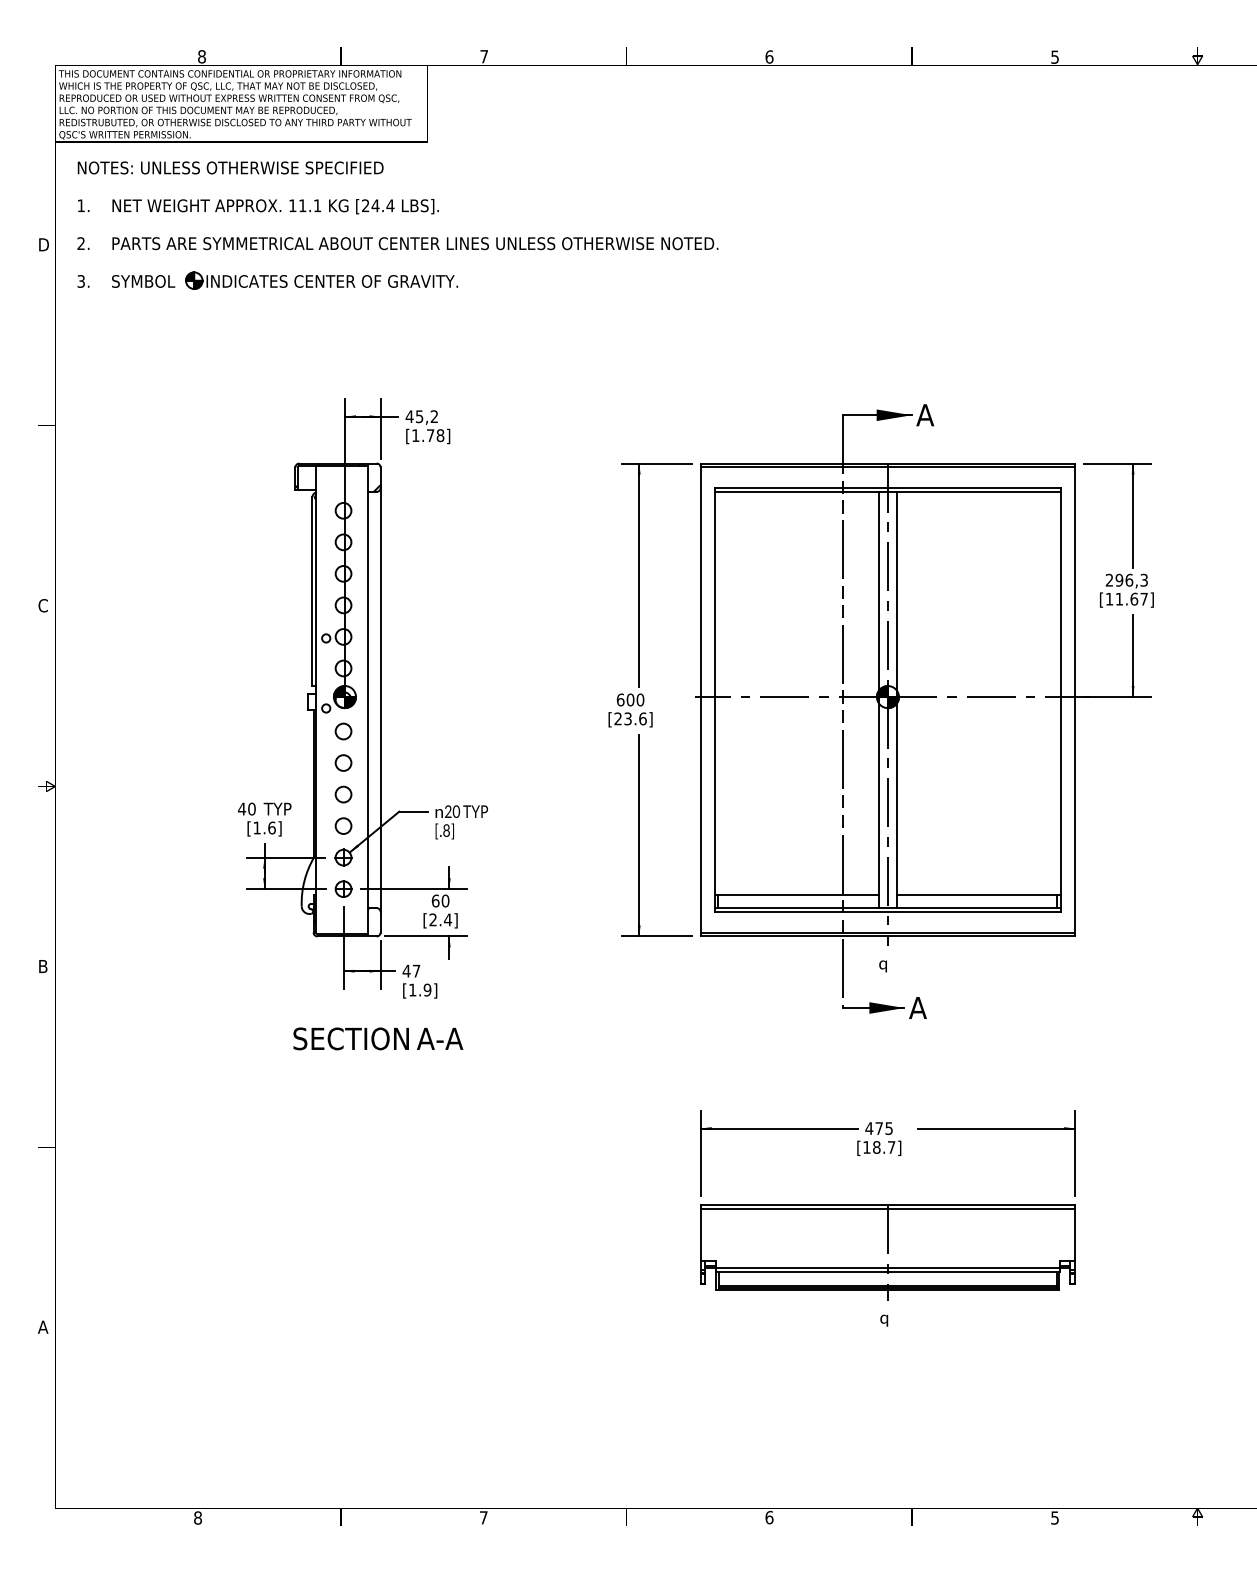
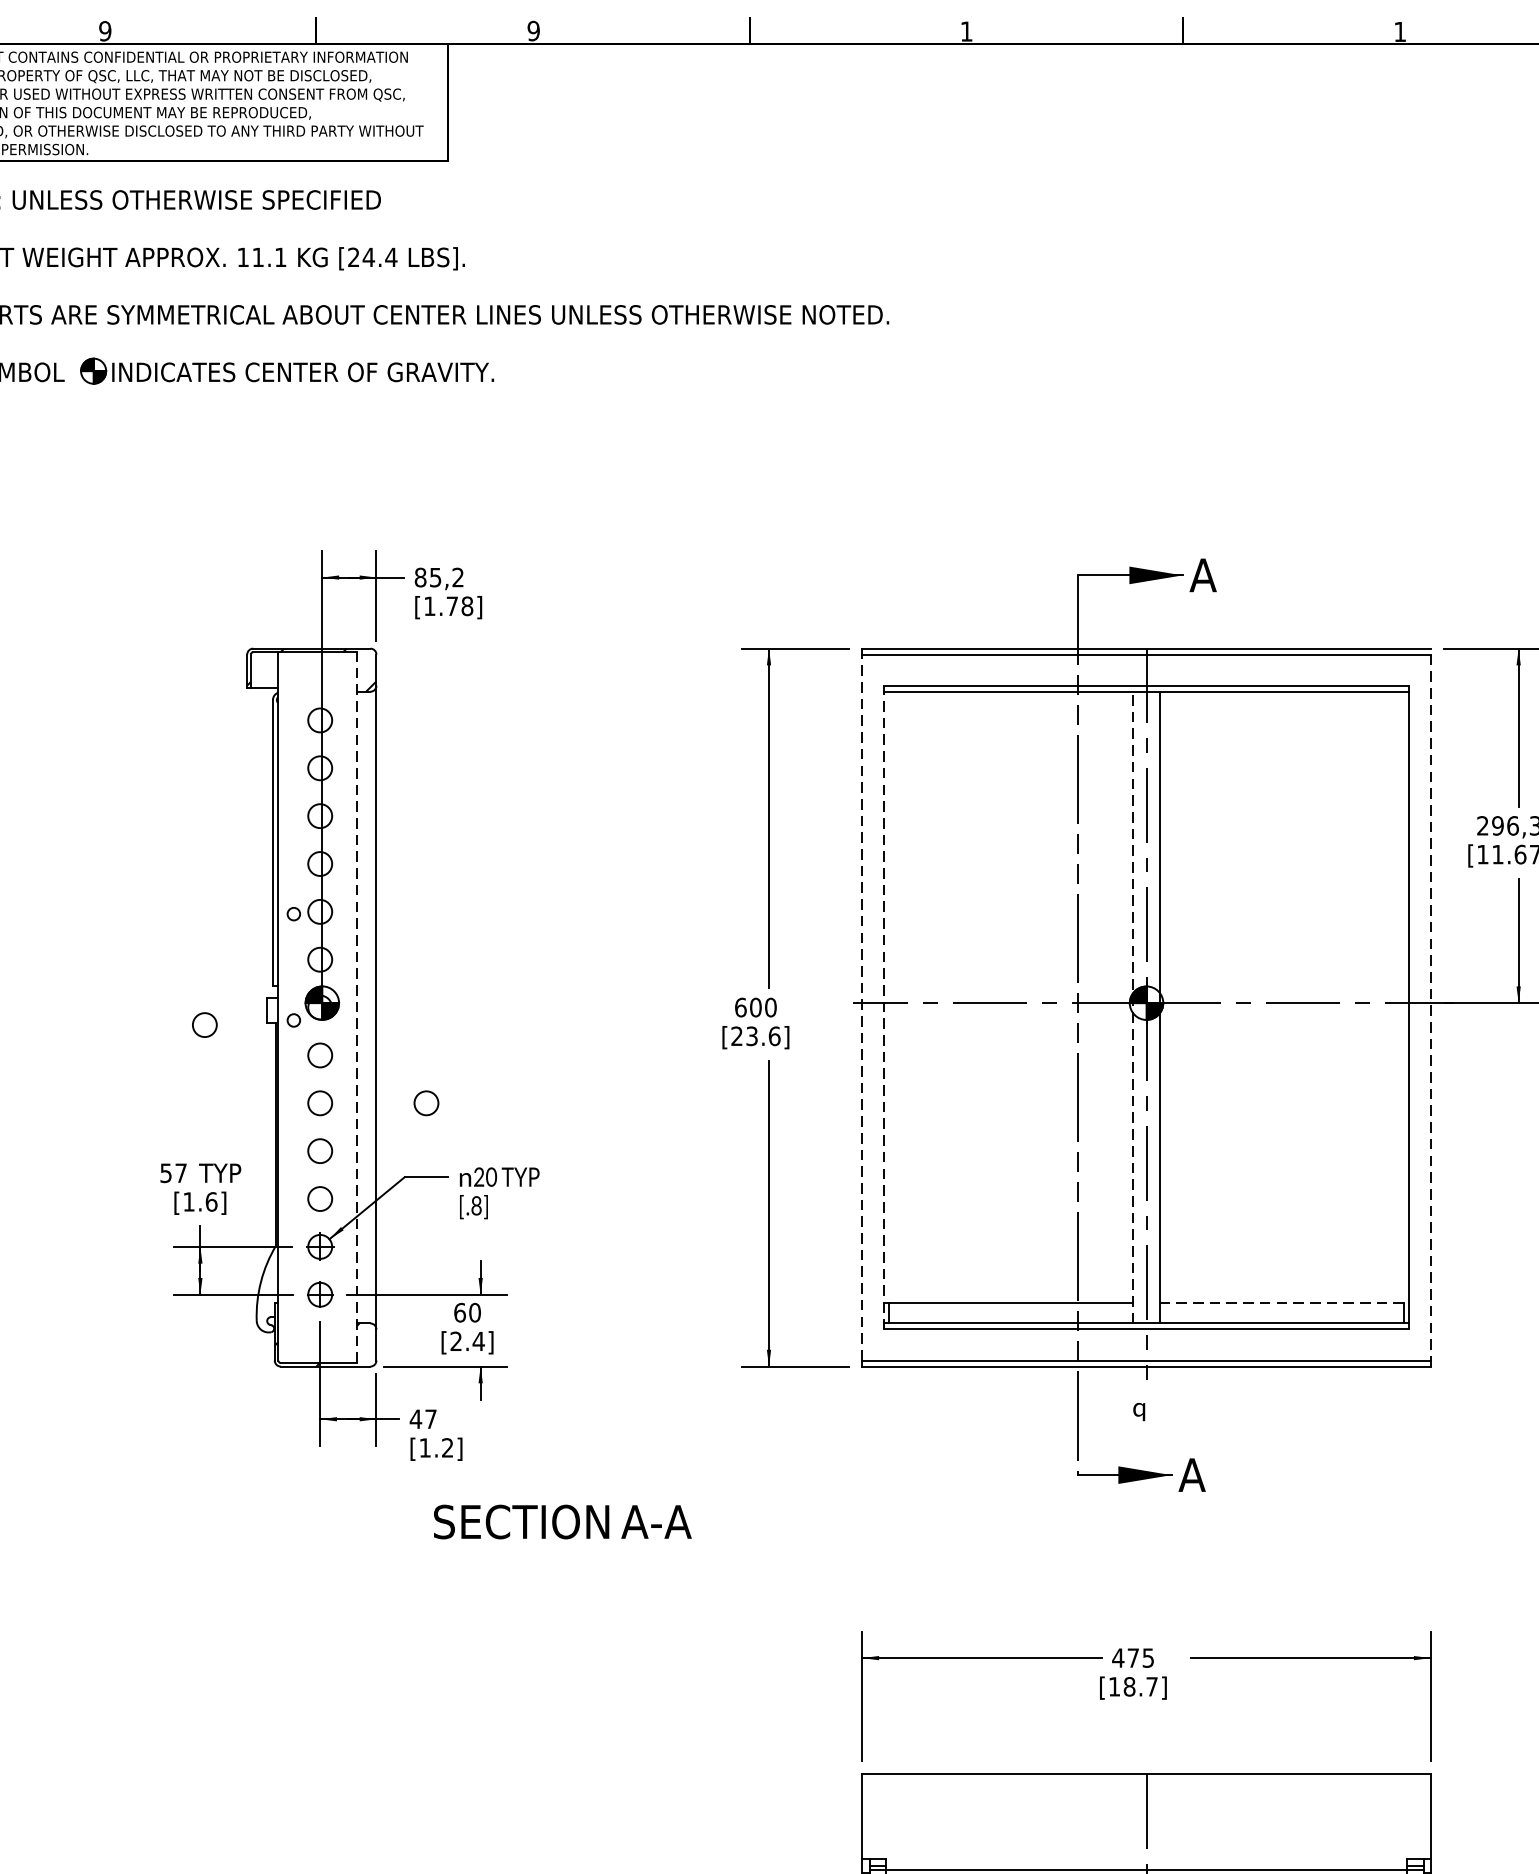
text: (201, 56) -> (104, 30), 8 -> 9
text: (484, 56) -> (534, 30), 7 -> 9
text: (769, 56) -> (966, 30), 6 -> 1
text: (1054, 56) -> (1399, 30), 5 -> 1
text: (409, 416) -> (420, 577), 45,2 -> 85,2
line: (368, 699) -> (358, 1006), solid -> dashed
line: (714, 699) -> (883, 1006), solid -> dashed
line: (879, 699) -> (1133, 1006), solid -> dashed
line: (1075, 699) -> (1431, 1006), solid -> dashed
line: (700, 700) -> (862, 1008), solid -> dashed
circle: (267, 711) -> (204, 1025), added
circle: (413, 762) -> (426, 1102), added
text: (246, 808) -> (172, 1172), 40 -> 57
line: (979, 894) -> (1285, 1302), solid -> dashed
text: (427, 989) -> (447, 1447), [1.9] -> [1.2]
text: (378, 1038) -> (562, 1521), moved
line: (887, 1209) -> (1145, 1780), removed

